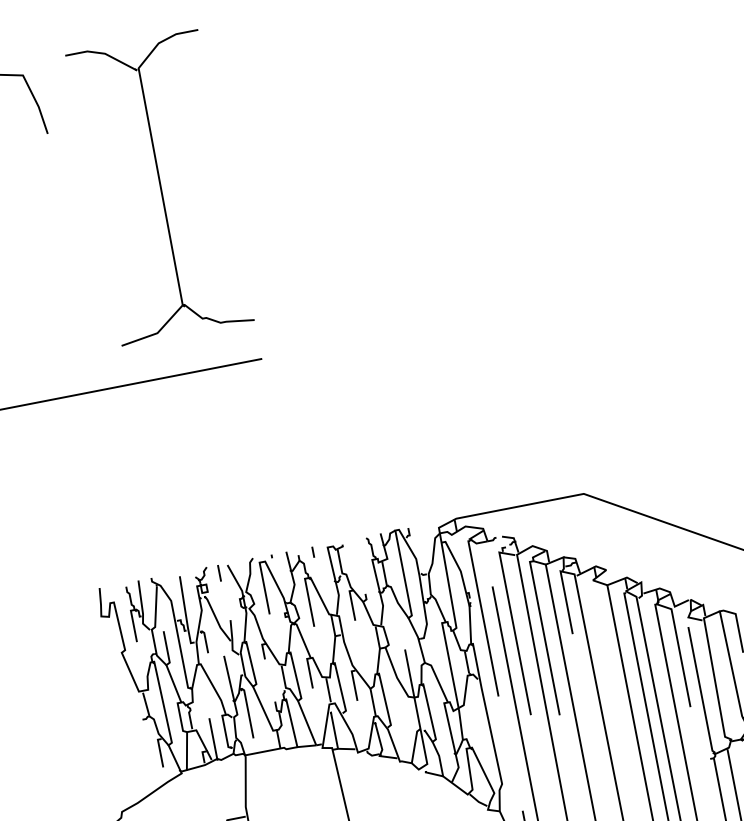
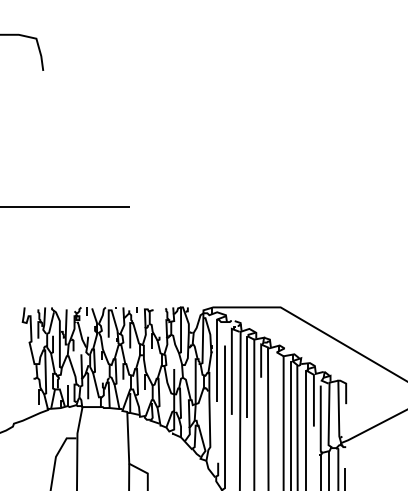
part: (158, 188) -> (94, 109), removed

